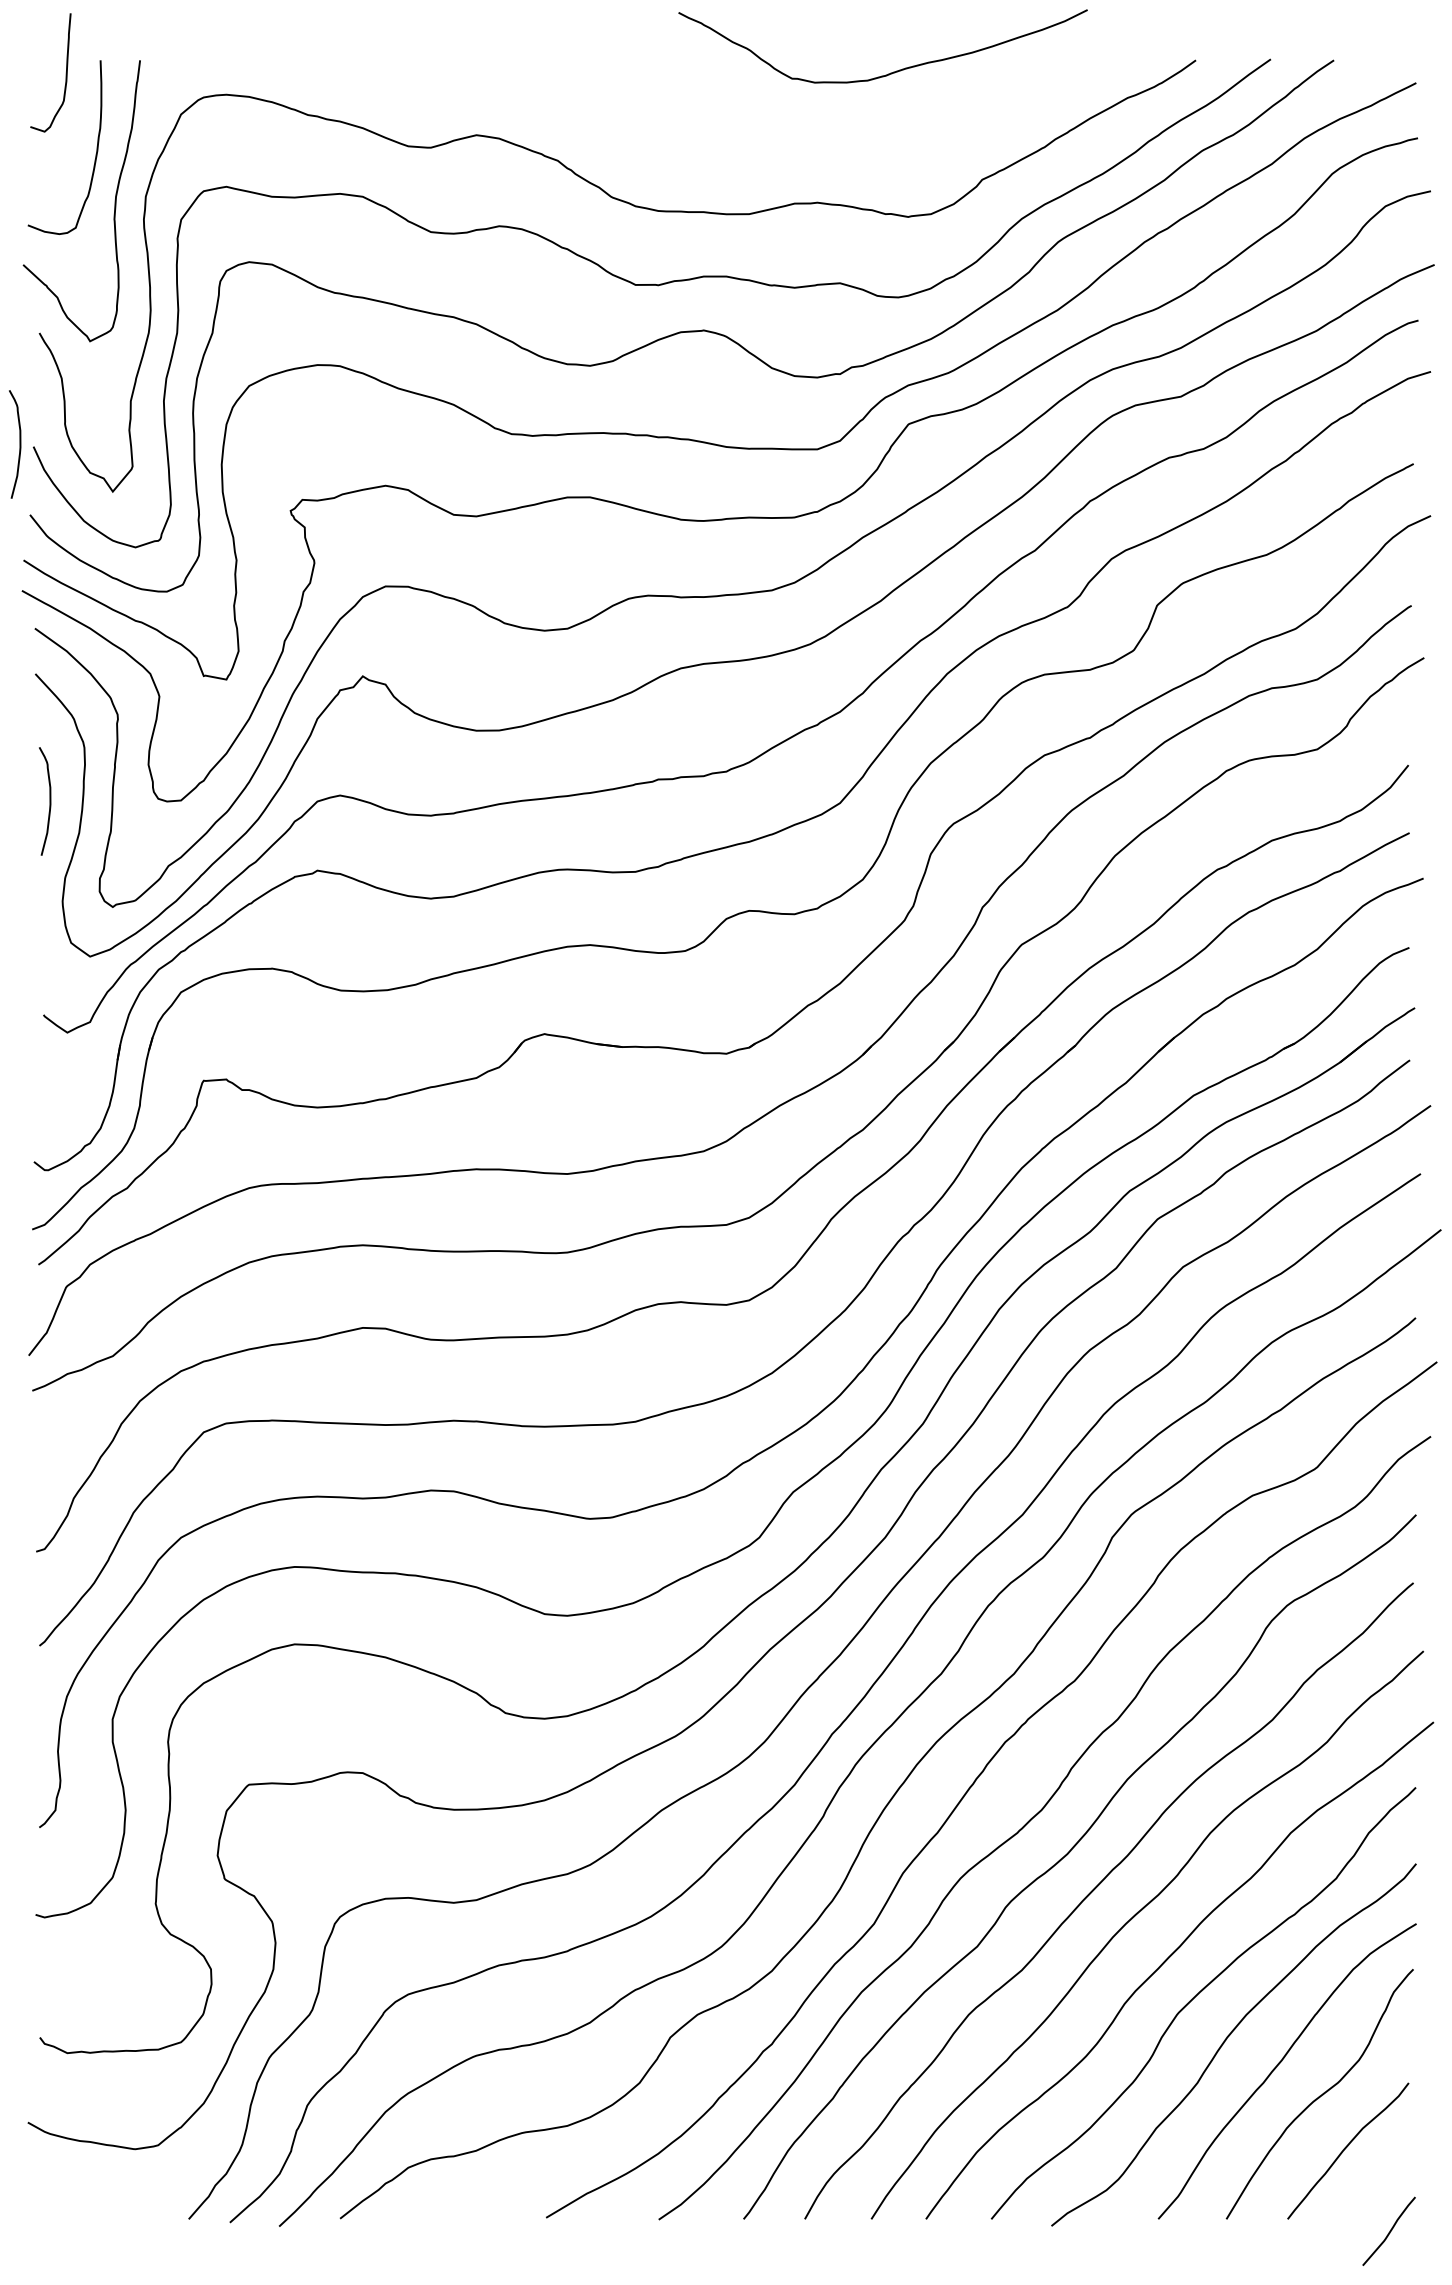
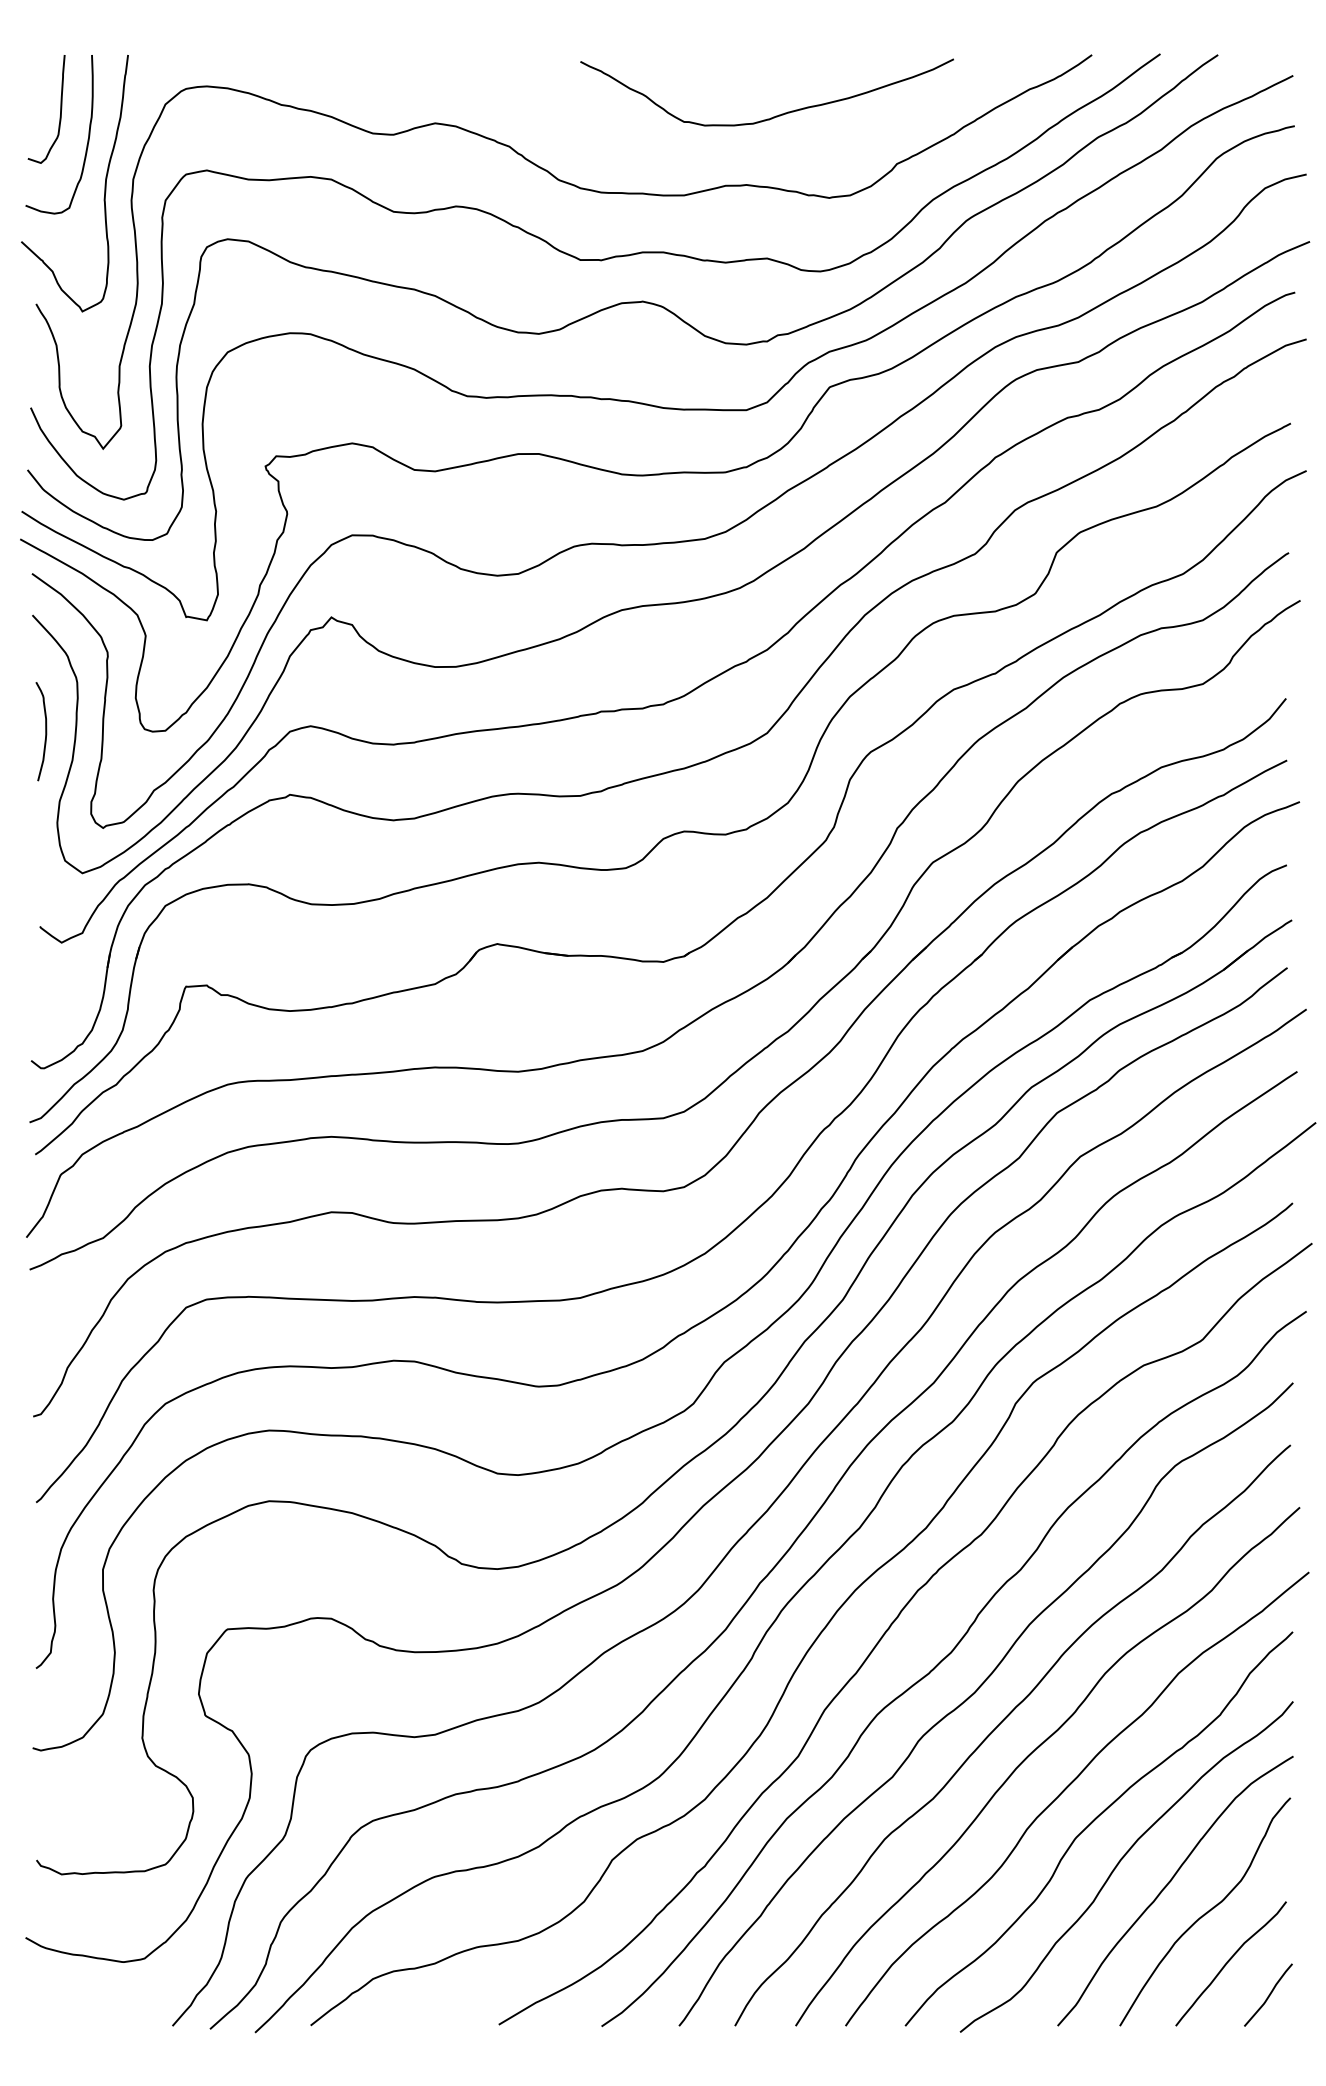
curve: (890, 72) -> (773, 116), moved
curve: (65, 73) -> (59, 109), moved
curve: (19, 444) -> (17, 405), removed
curve: (1389, 2230) -> (1268, 1994), moved

